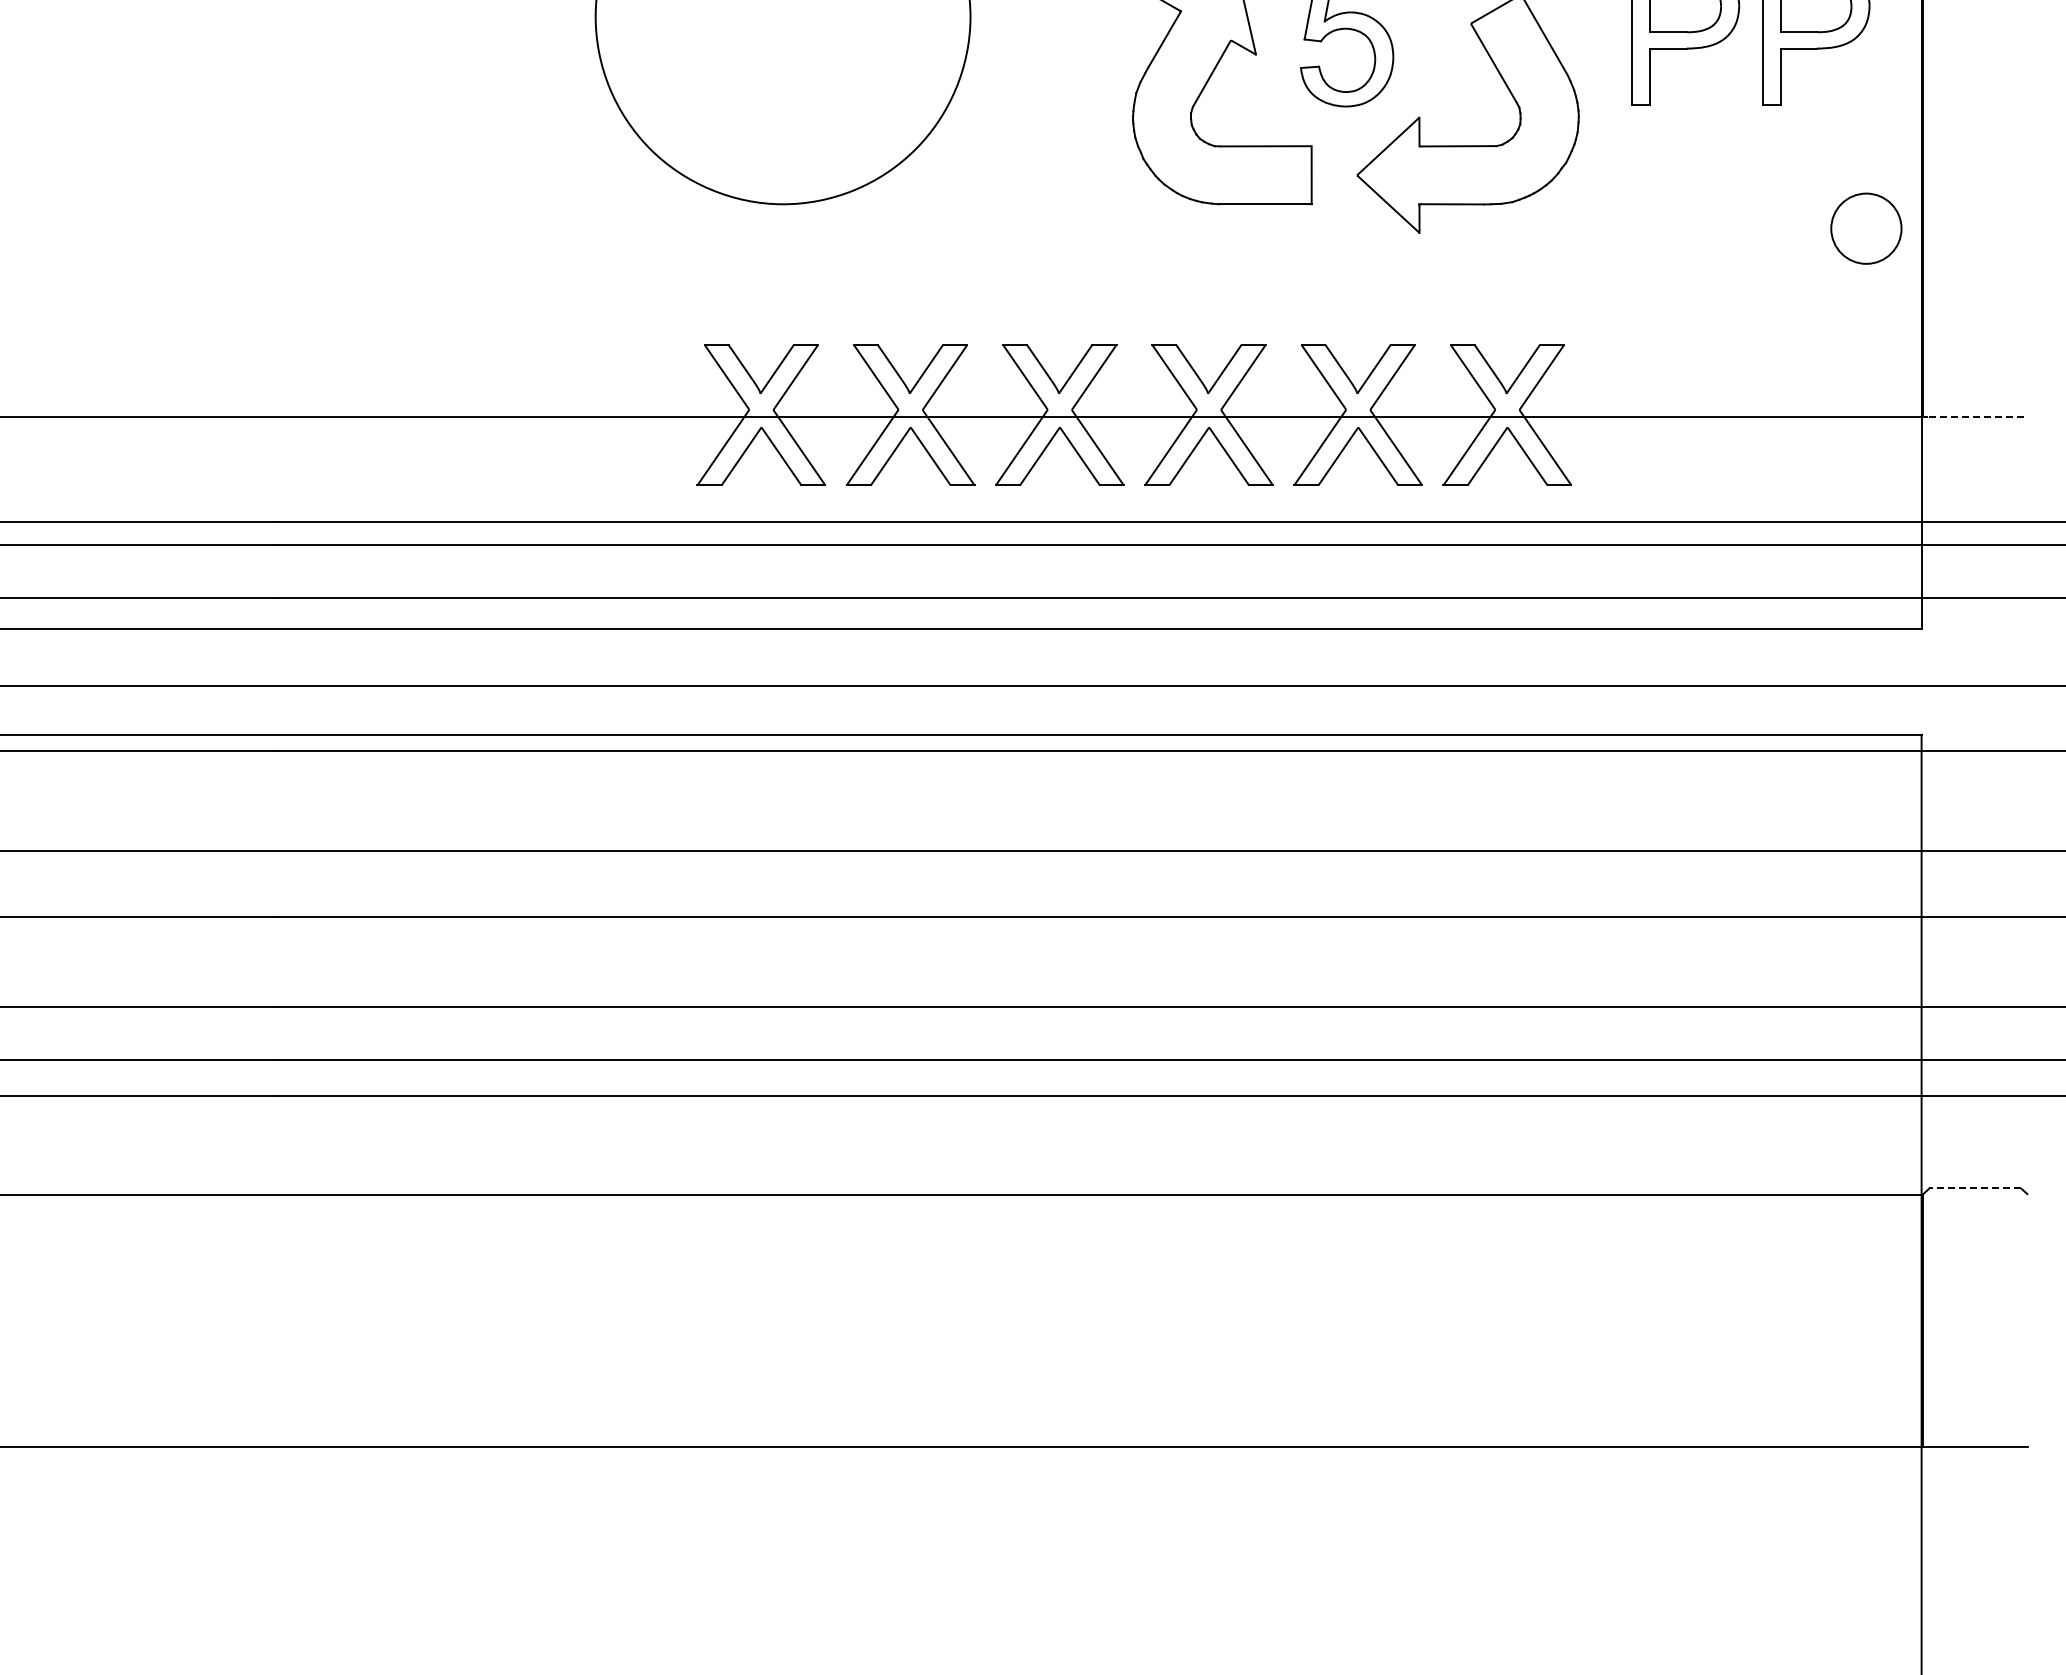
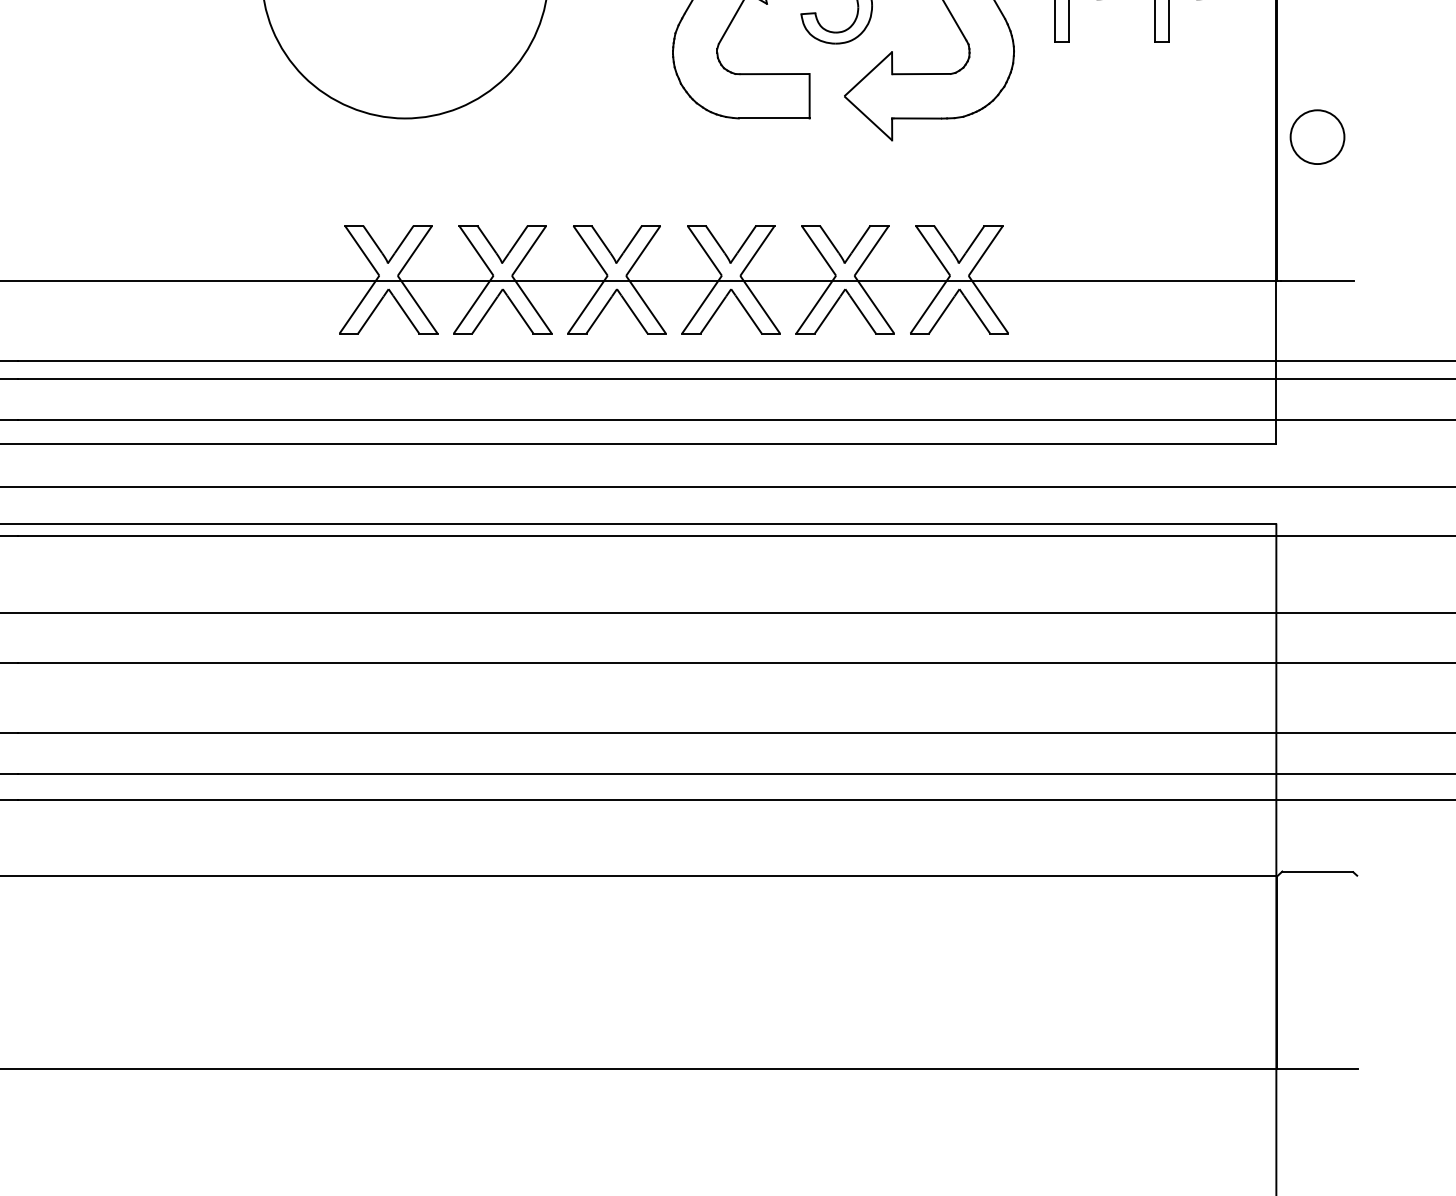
circle: (1866, 228) -> (1317, 136), moved
line: (1974, 416) -> (1316, 280), dashed -> solid
line: (1975, 1188) -> (1317, 871), dashed -> solid

